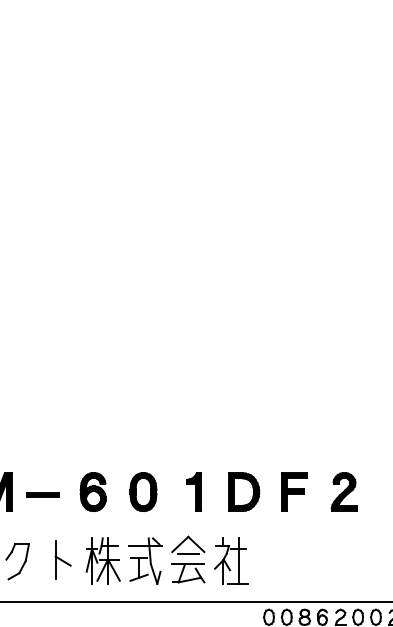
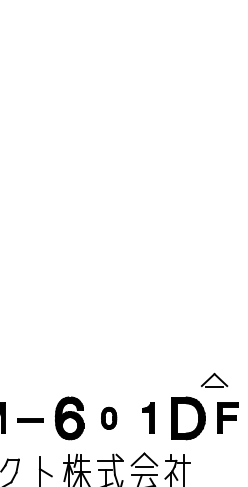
part: (277, 443) -> (214, 380), added
part: (92, 491) -> (68, 417), size x1.4
part: (143, 491) -> (109, 417), size x0.7
part: (244, 491) -> (188, 417), size x1.4

